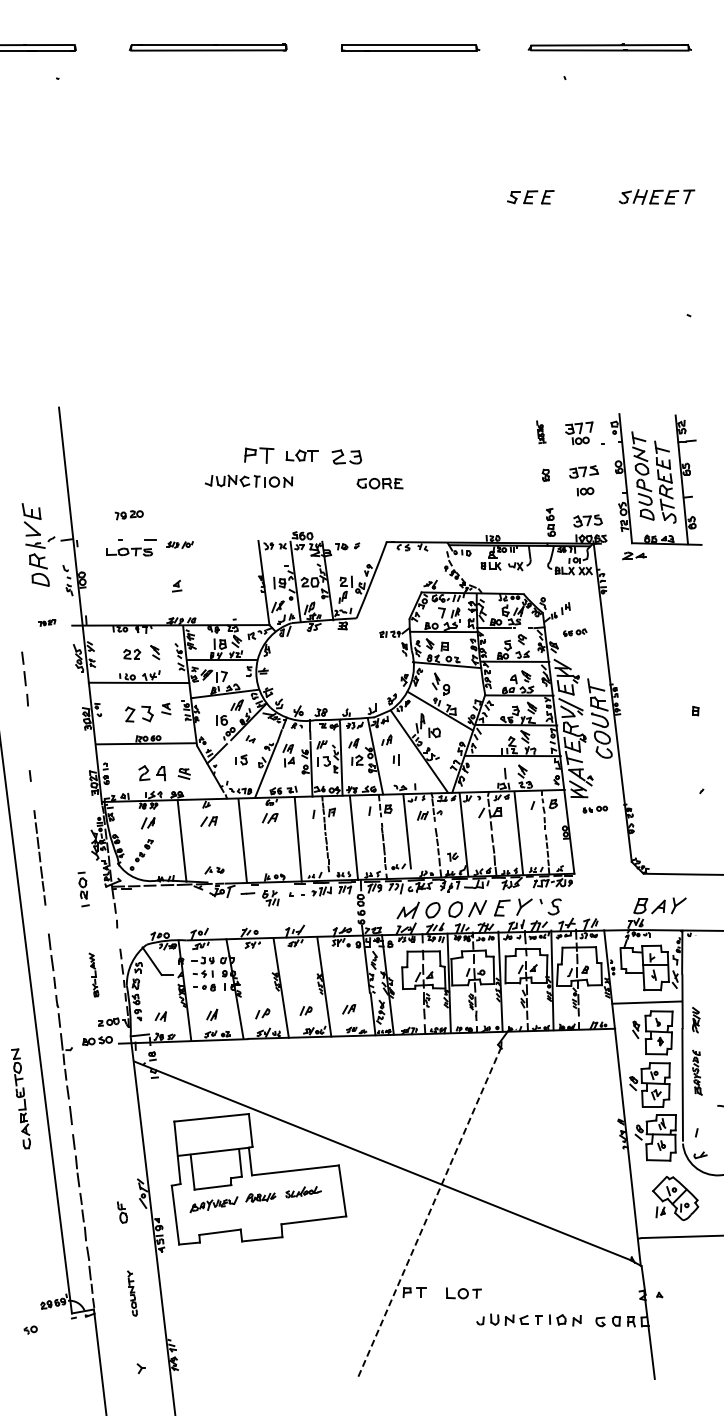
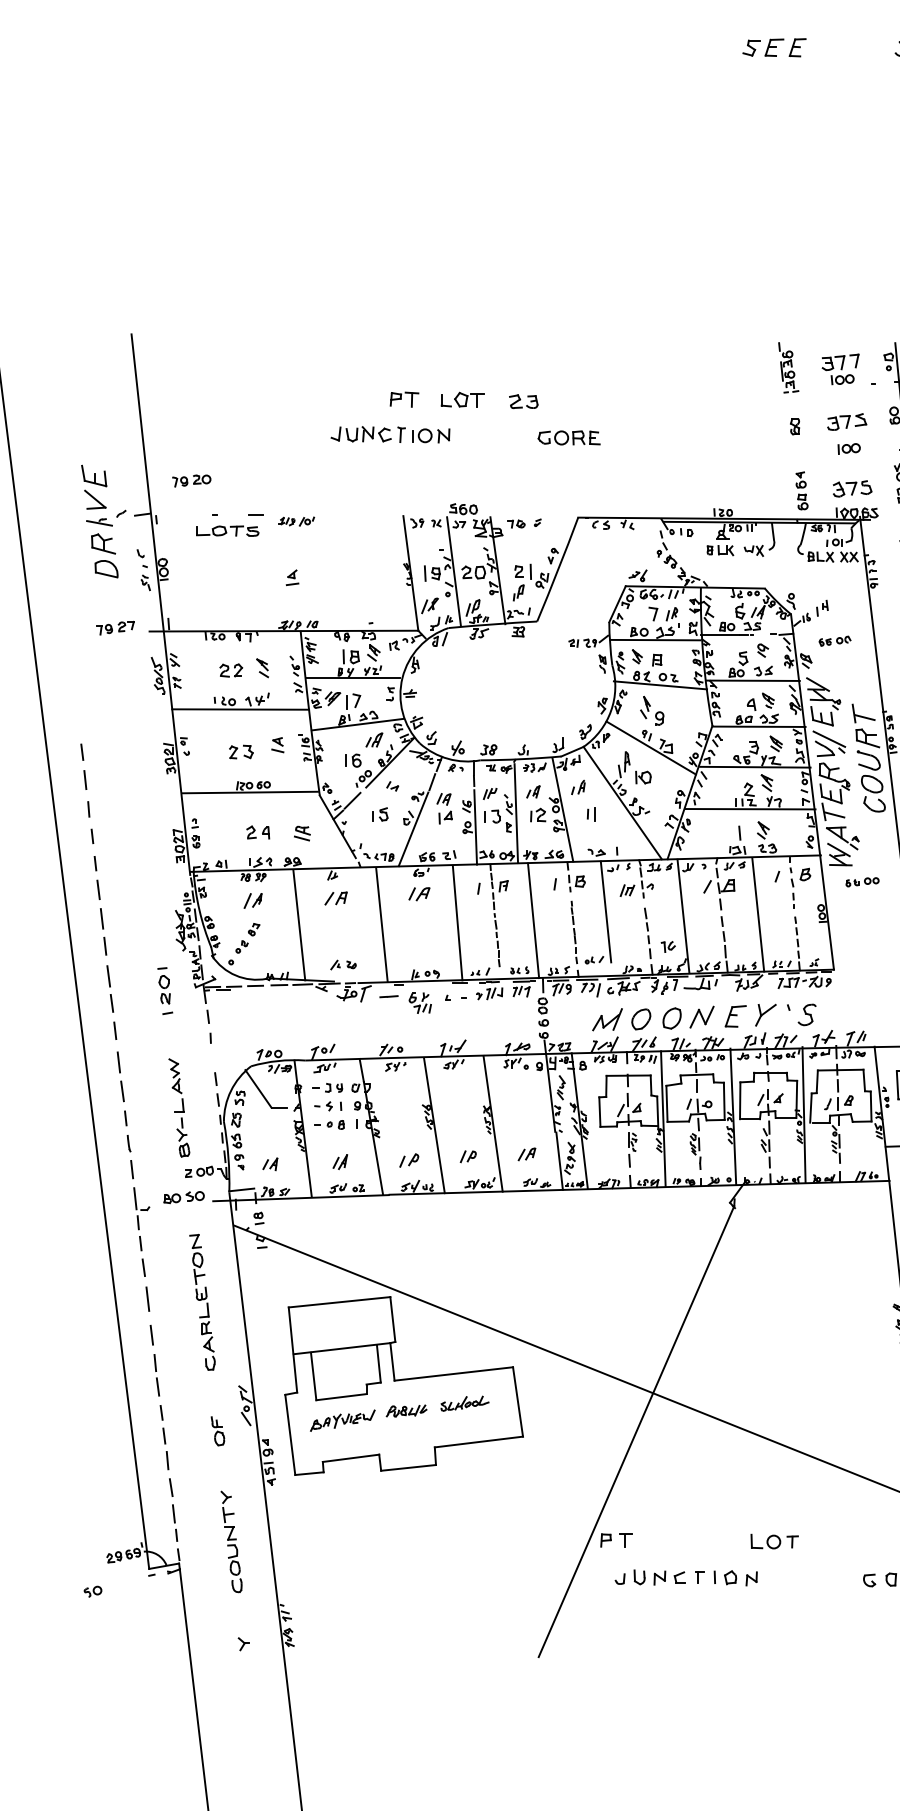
part: (541, 432) -> (789, 368), size x1.67
part: (259, 455) -> (404, 399), size x0.71
part: (346, 456) -> (523, 400), size x0.71
part: (128, 515) -> (190, 481), moved
part: (47, 622) -> (115, 627), size x1.67
part: (24, 678) -> (84, 779), moved
part: (139, 713) -> (241, 751), size x0.62
part: (151, 772) -> (257, 831), size x0.62
part: (39, 857) -> (104, 947), size x1.43
part: (93, 974) -> (178, 1106), size x1.67
part: (20, 1098) -> (201, 1301), moved
line: (429, 1213) -> (636, 1432), dashed -> solid
part: (132, 1293) -> (231, 1541), size x1.67
part: (463, 1293) -> (774, 1541), moved
part: (528, 1319) -> (685, 1577), moved

